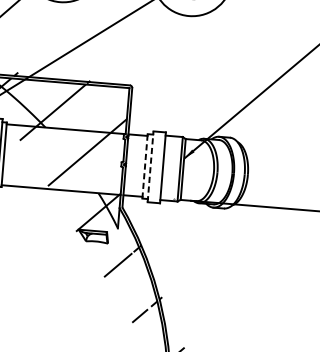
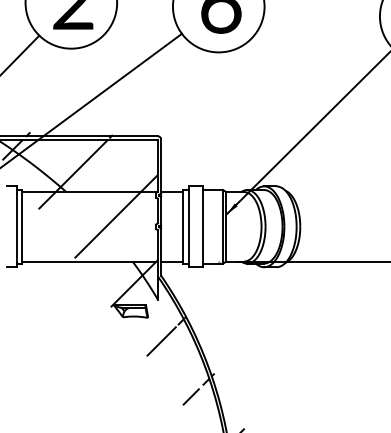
line: (144, 166) -> (182, 226), dashed -> solid
line: (150, 166) -> (189, 226), dashed -> solid

